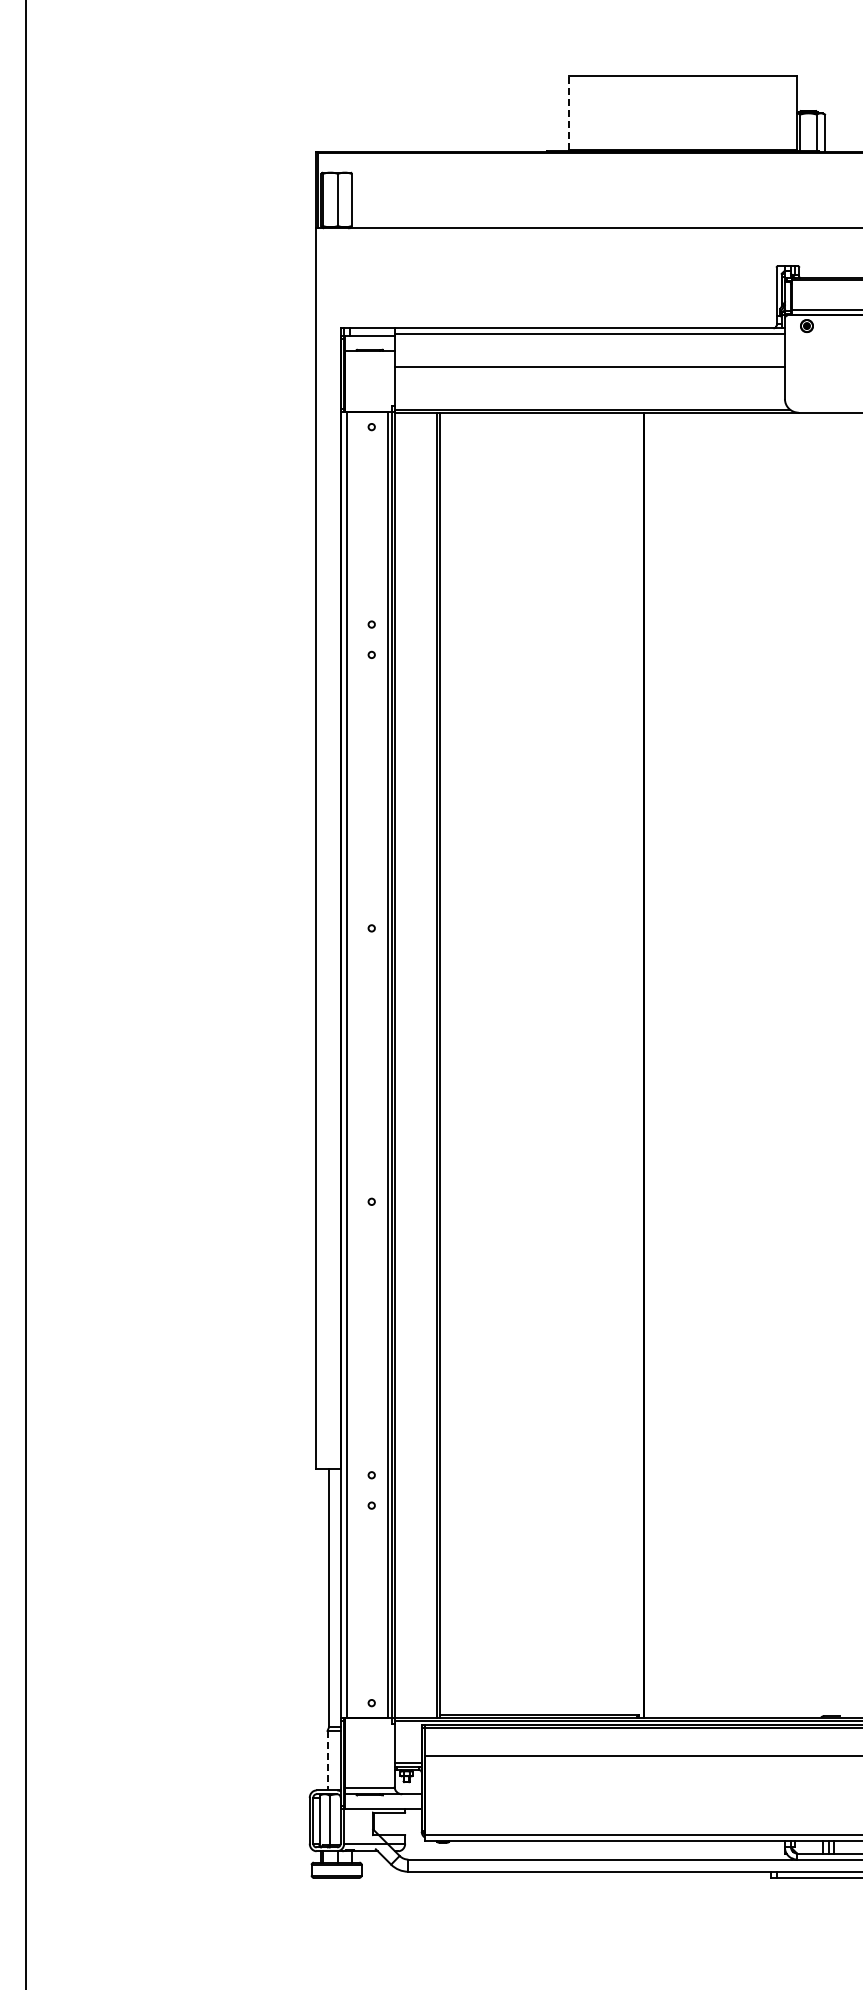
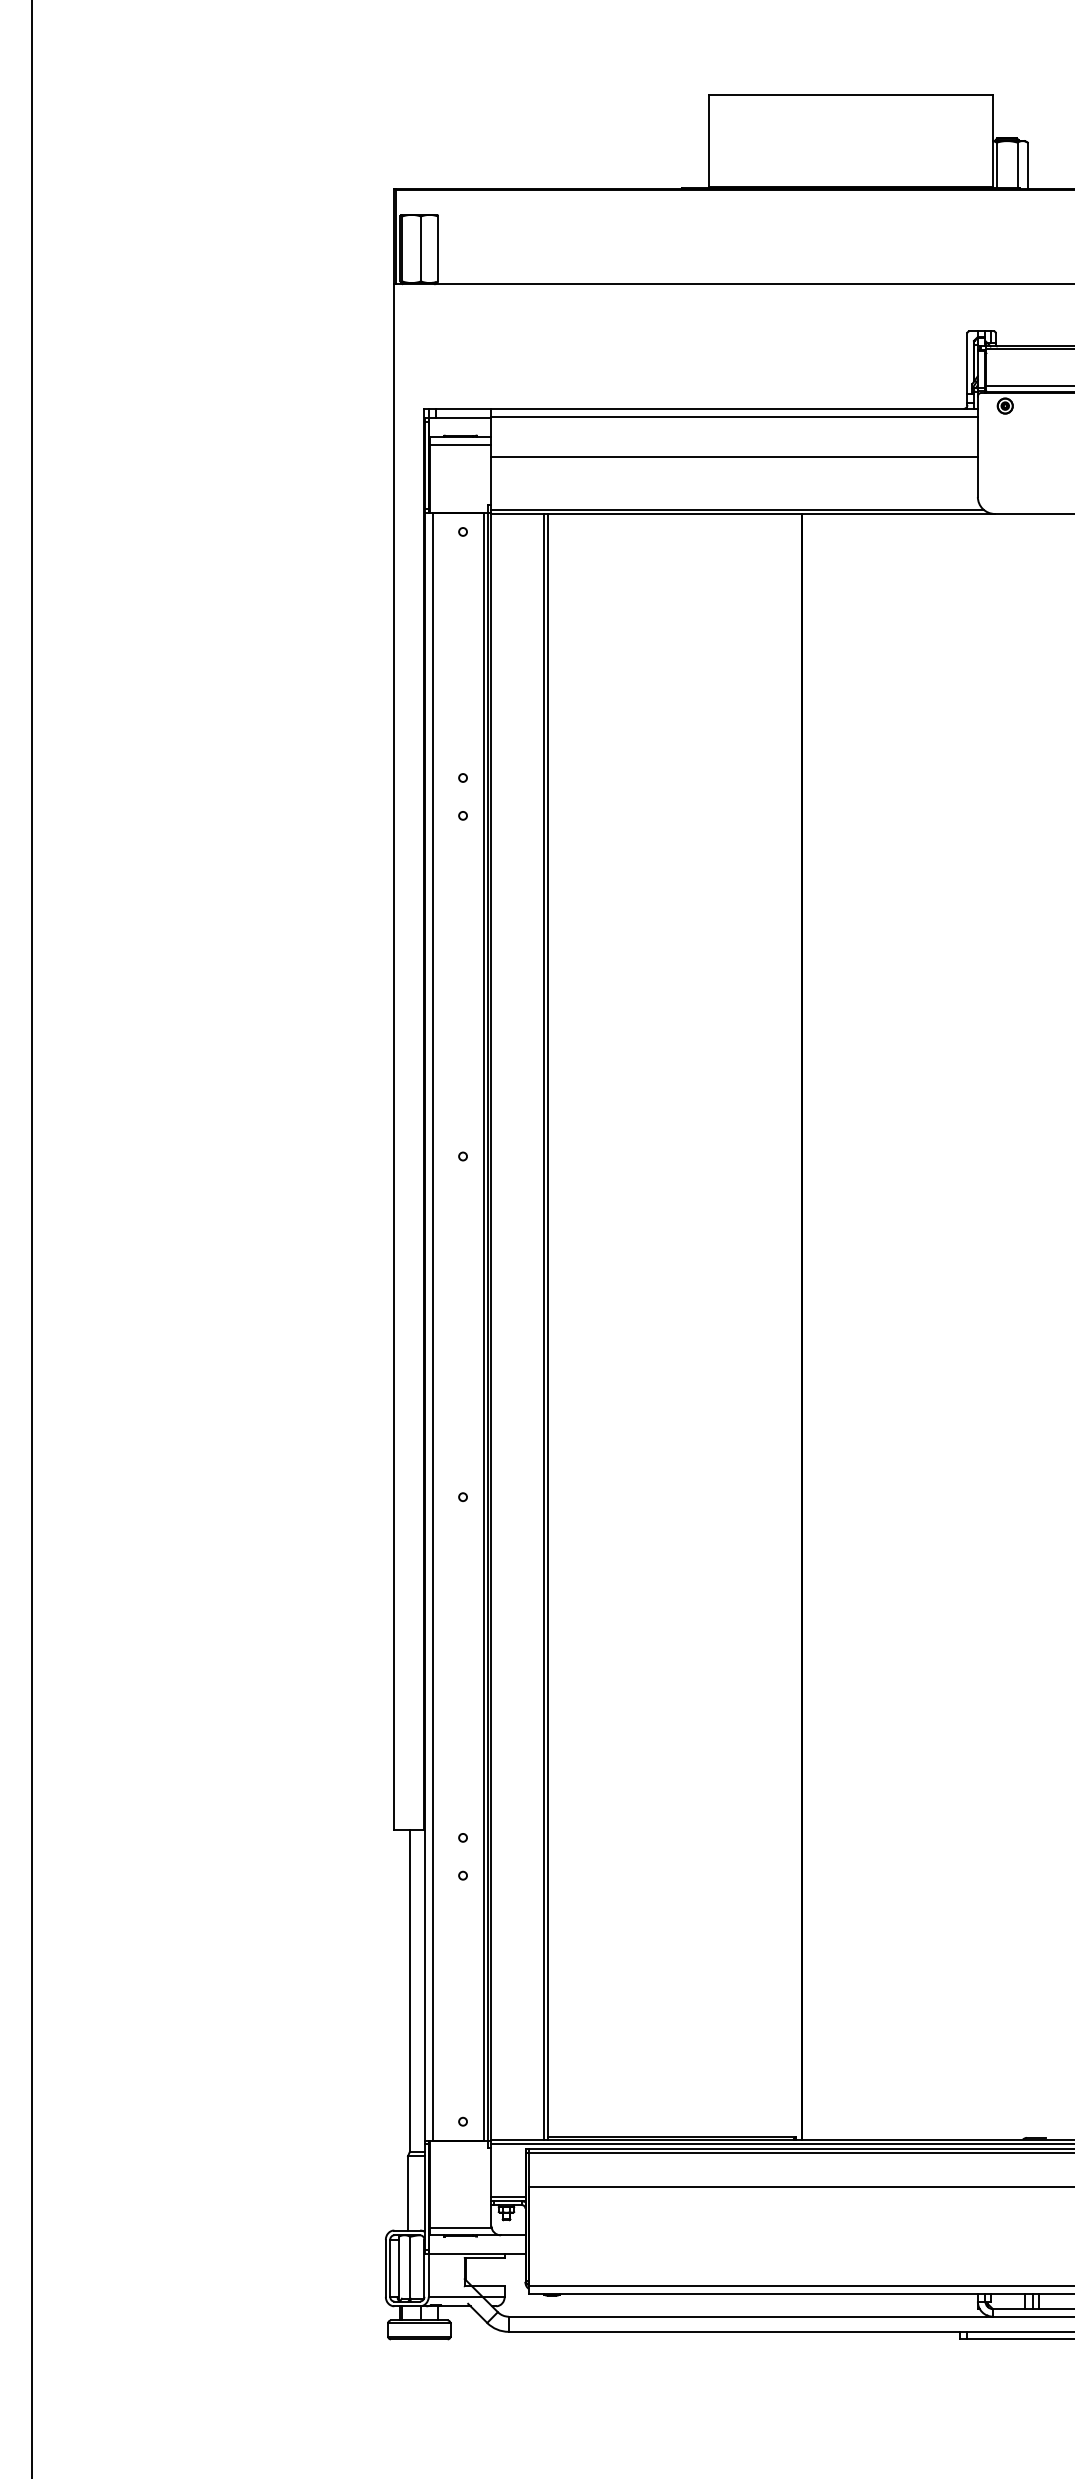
line: (569, 112) -> (709, 139), dashed -> solid
line: (369, 357) -> (460, 445), added
line: (327, 1760) -> (407, 2193), dashed -> solid

